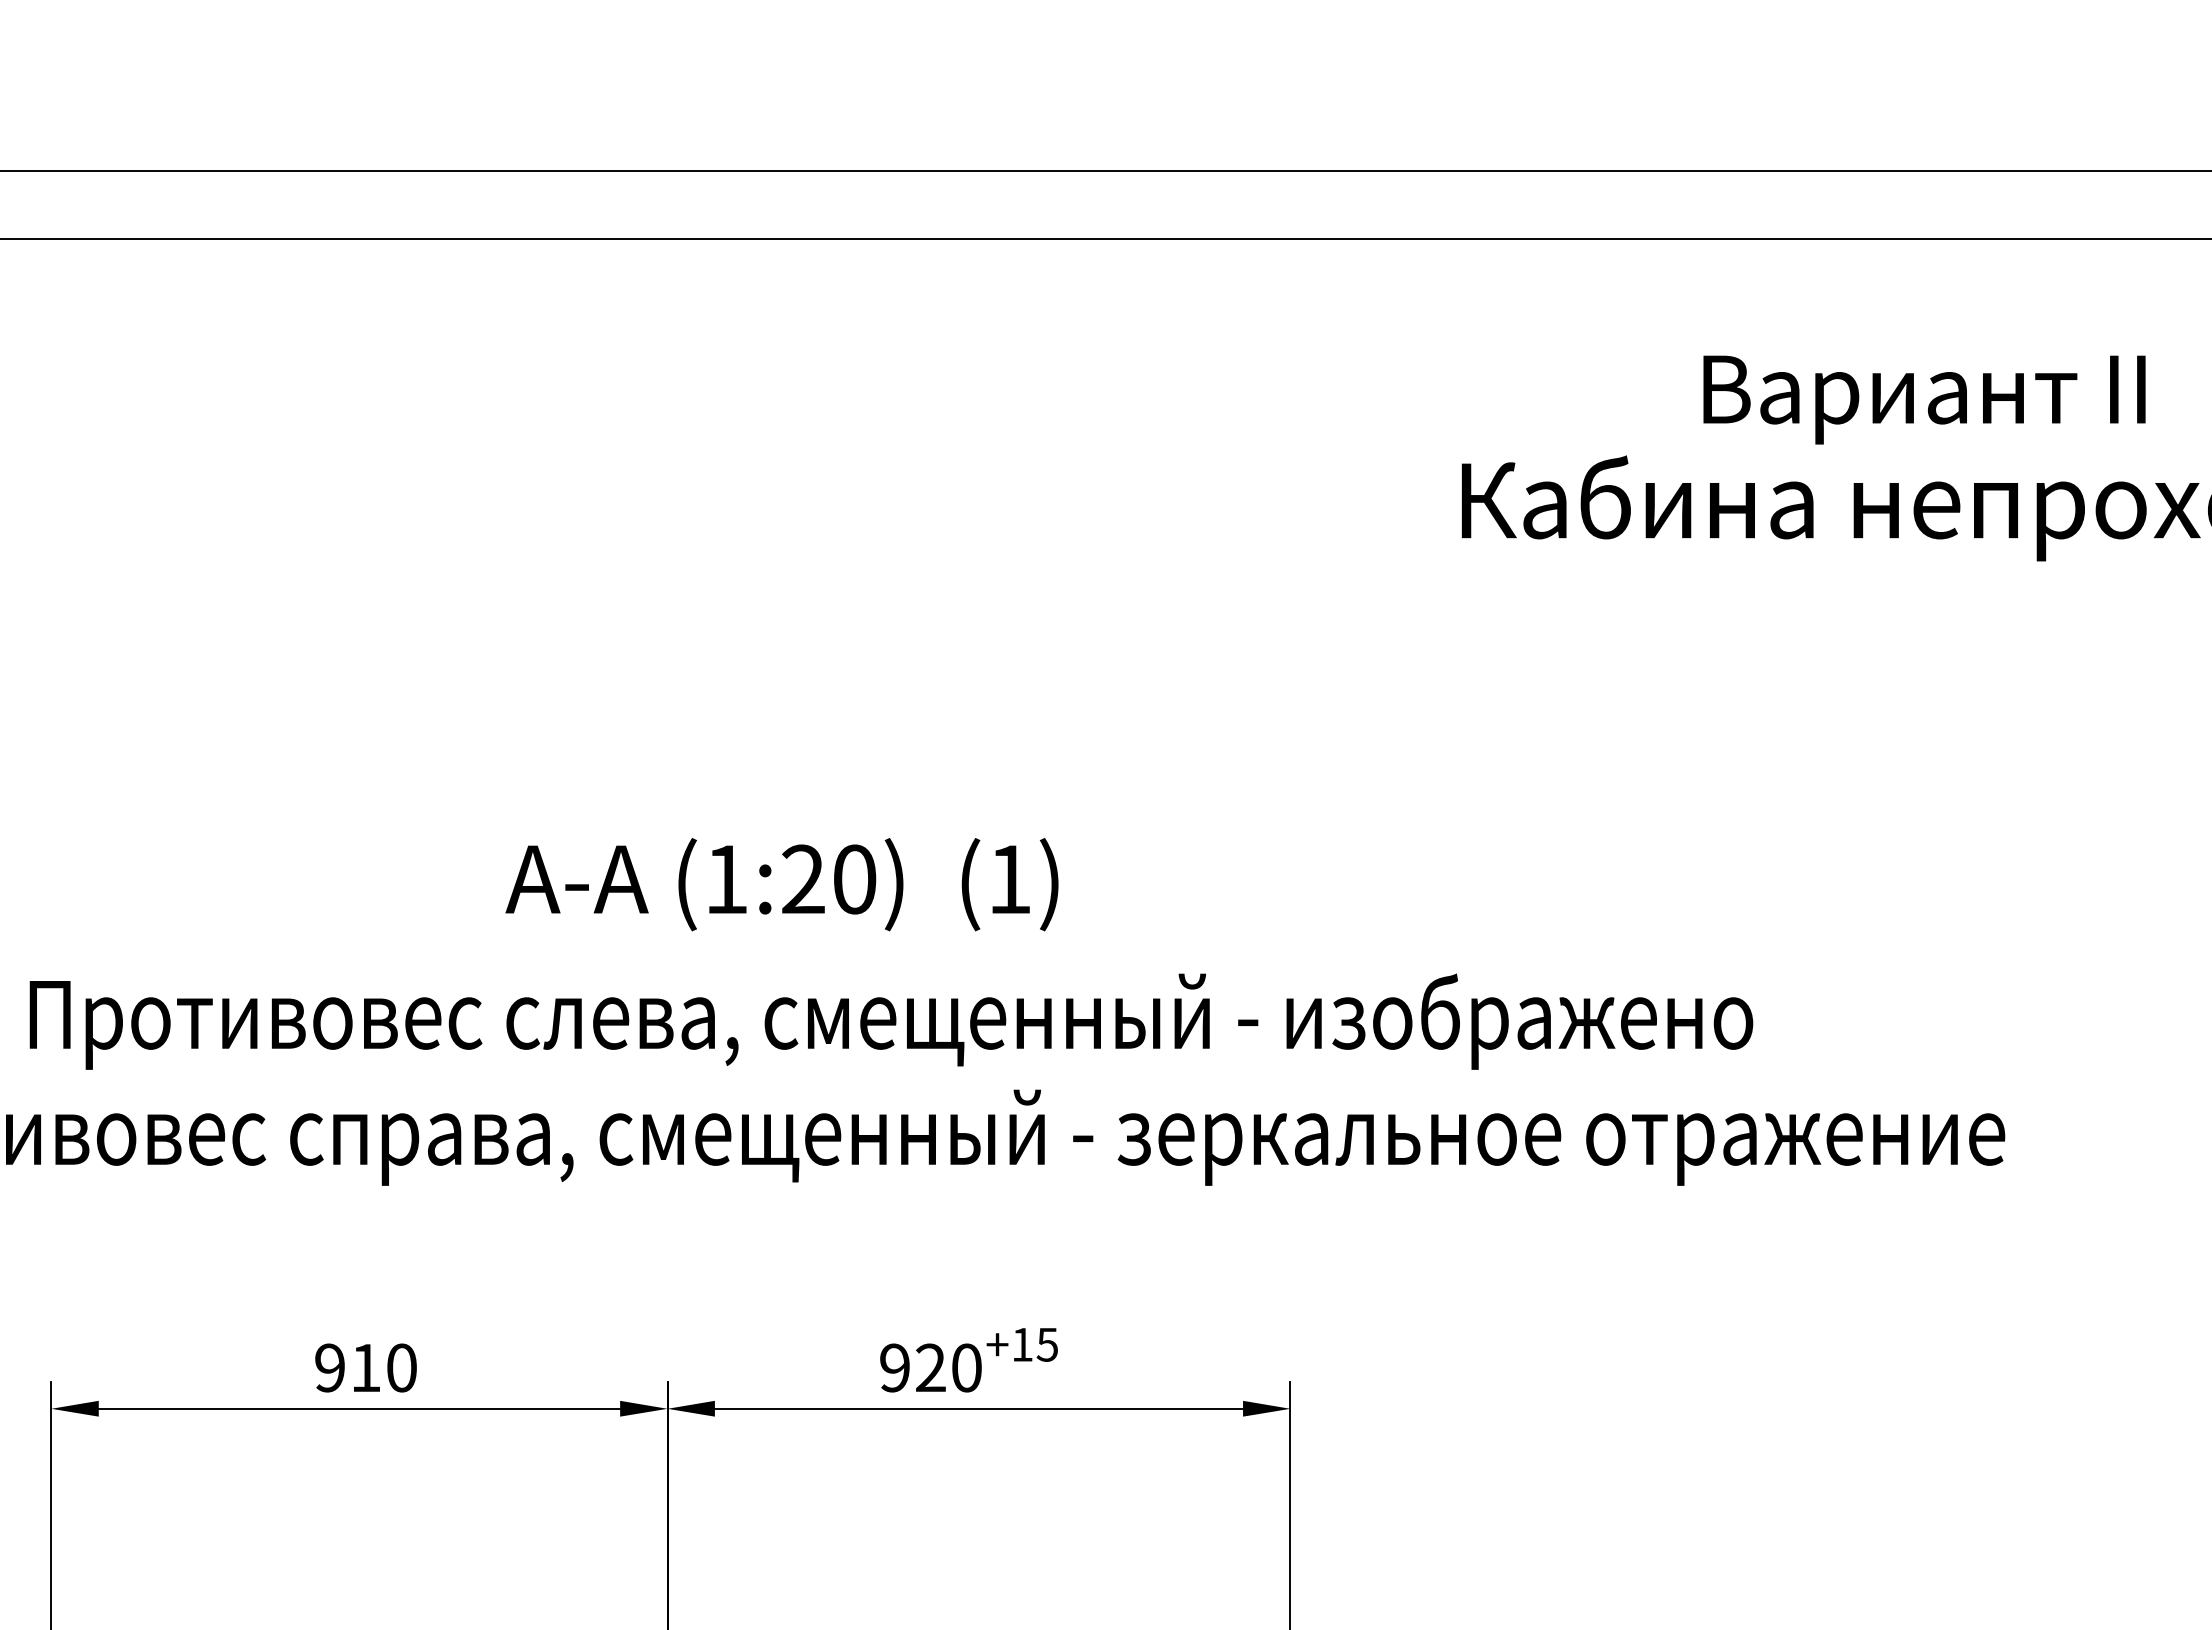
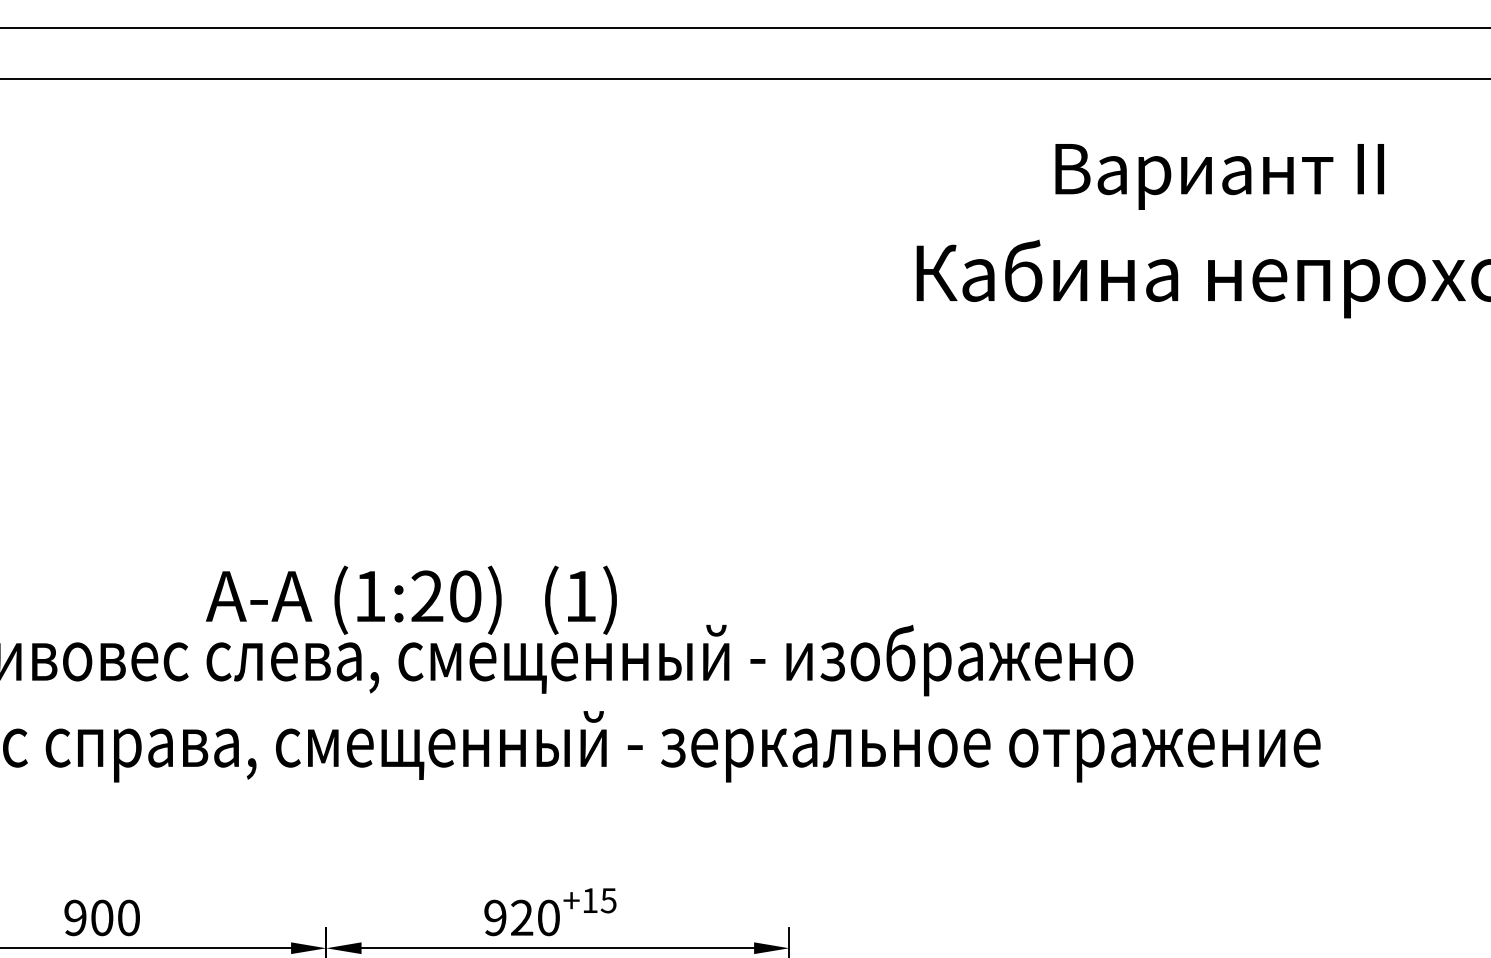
text: (1924, 399) -> (1219, 176), moved
text: (781, 884) -> (411, 600), moved
text: (365, 1367) -> (101, 917), 910 -> 900

